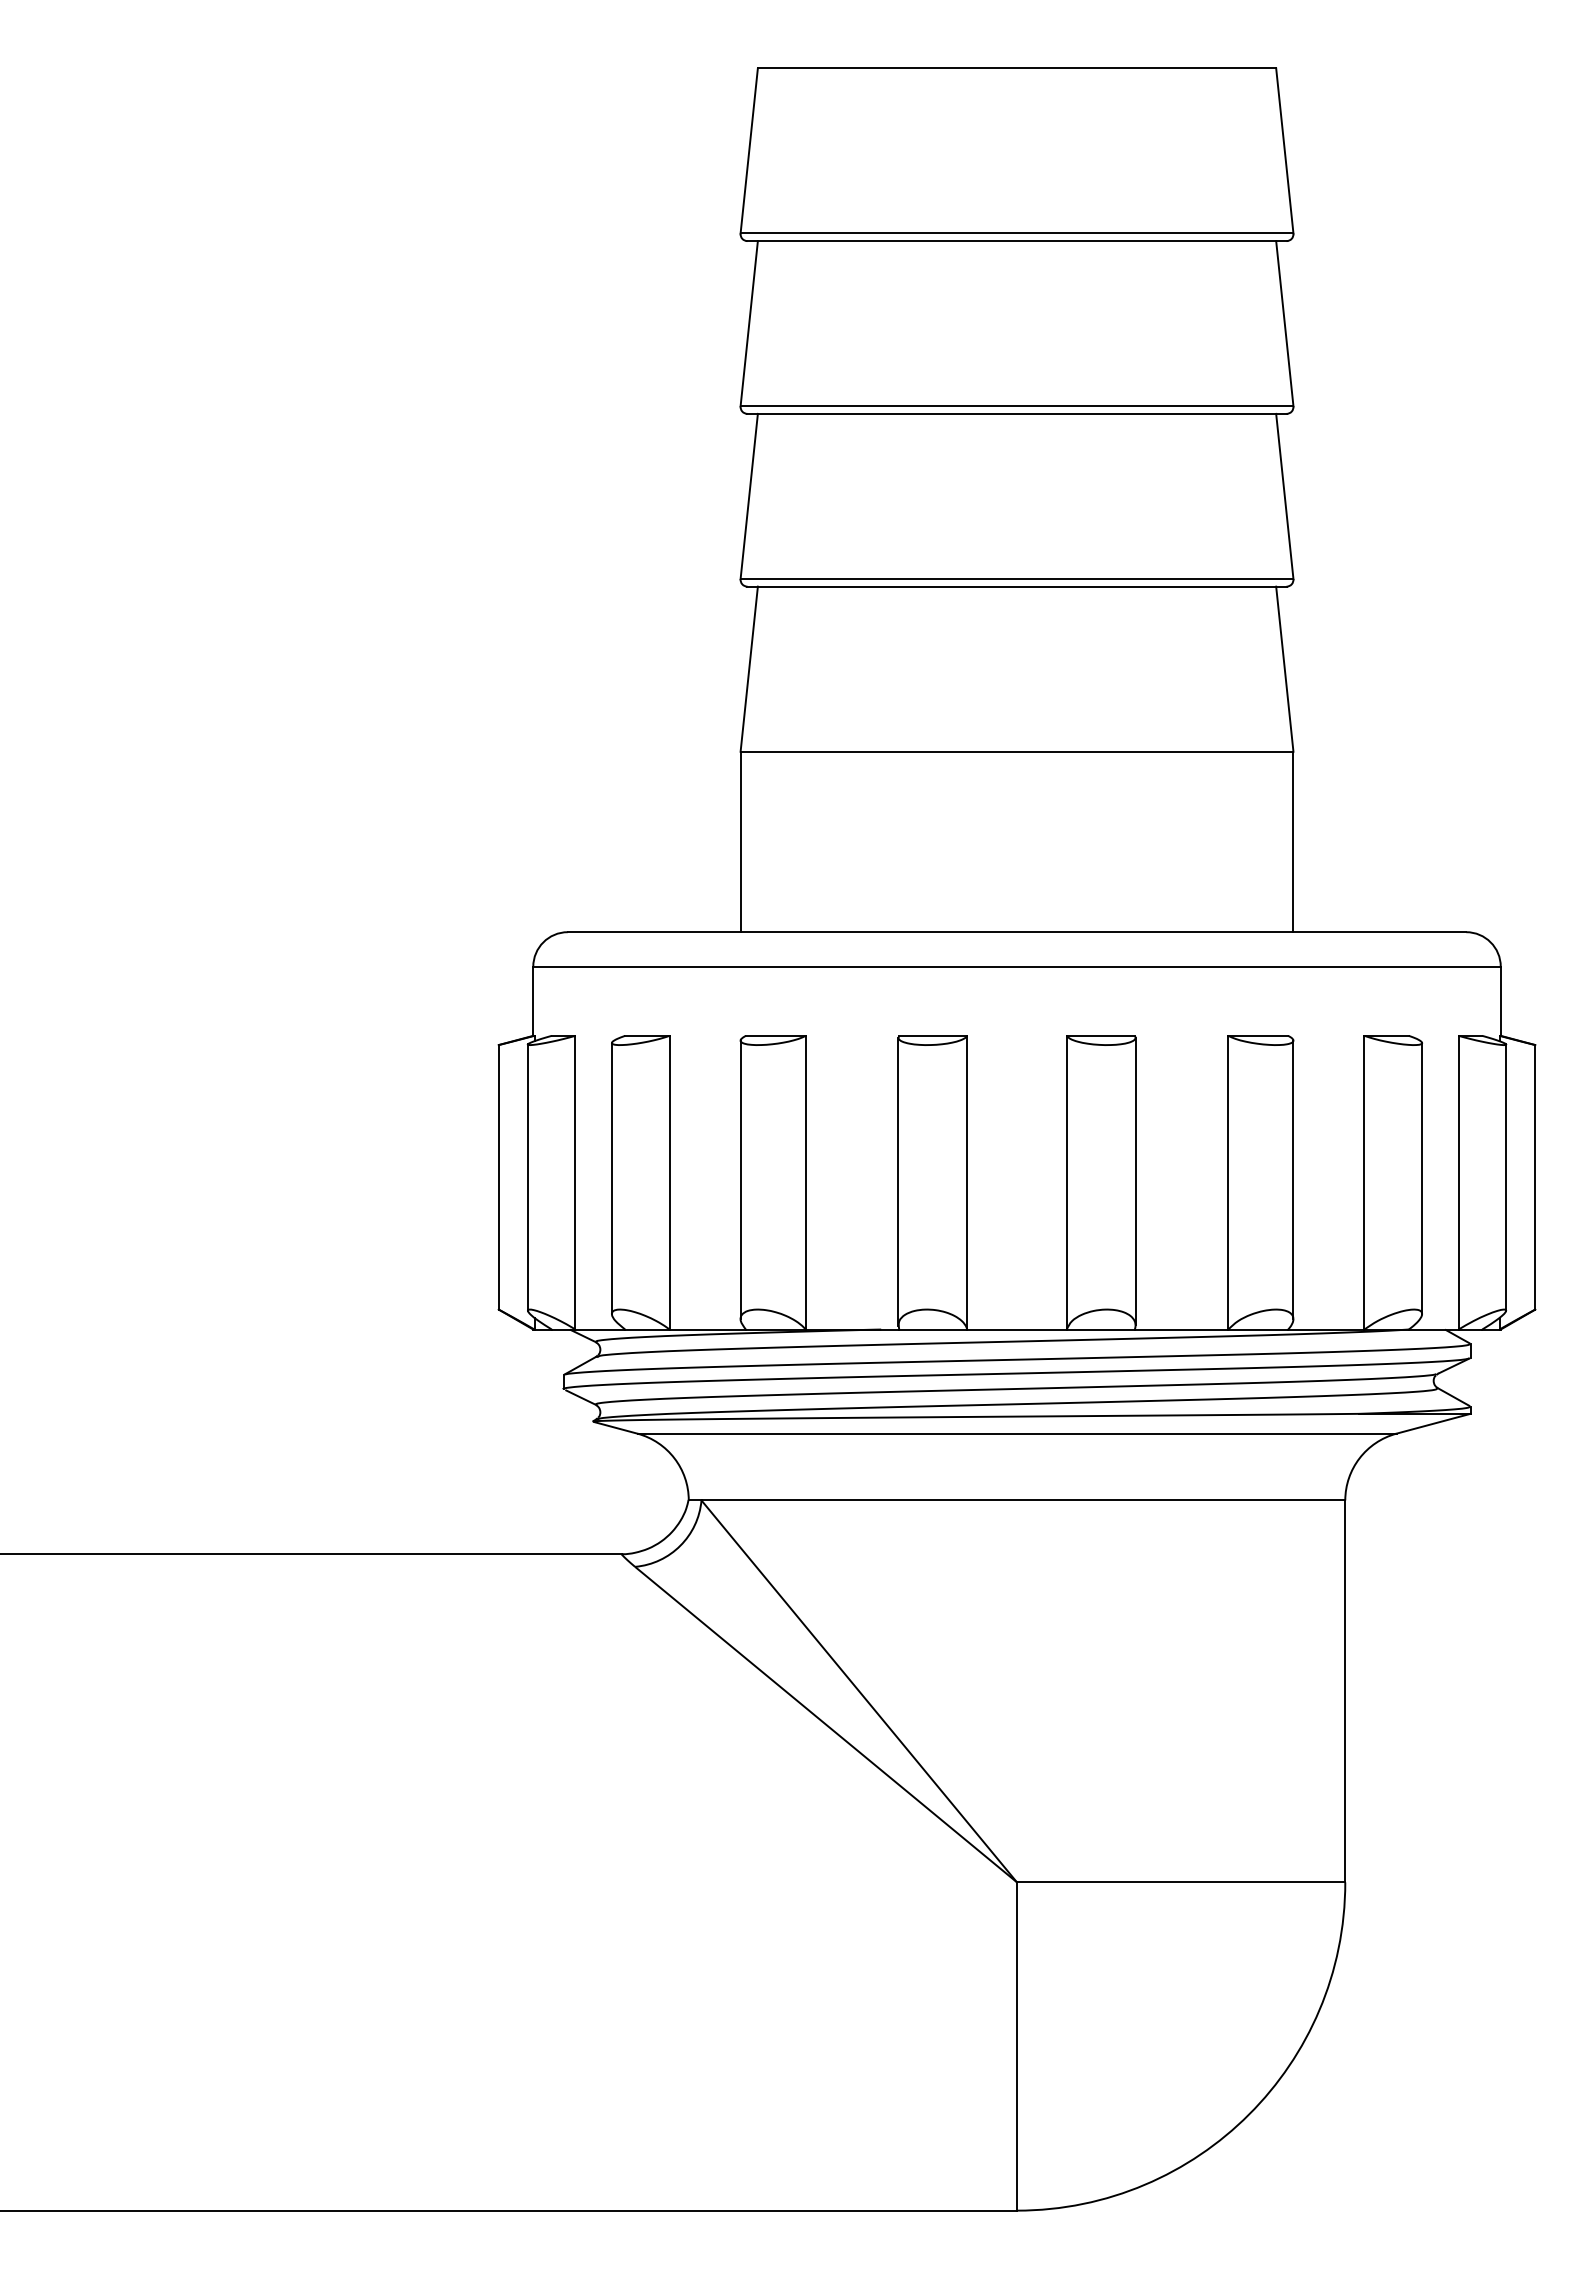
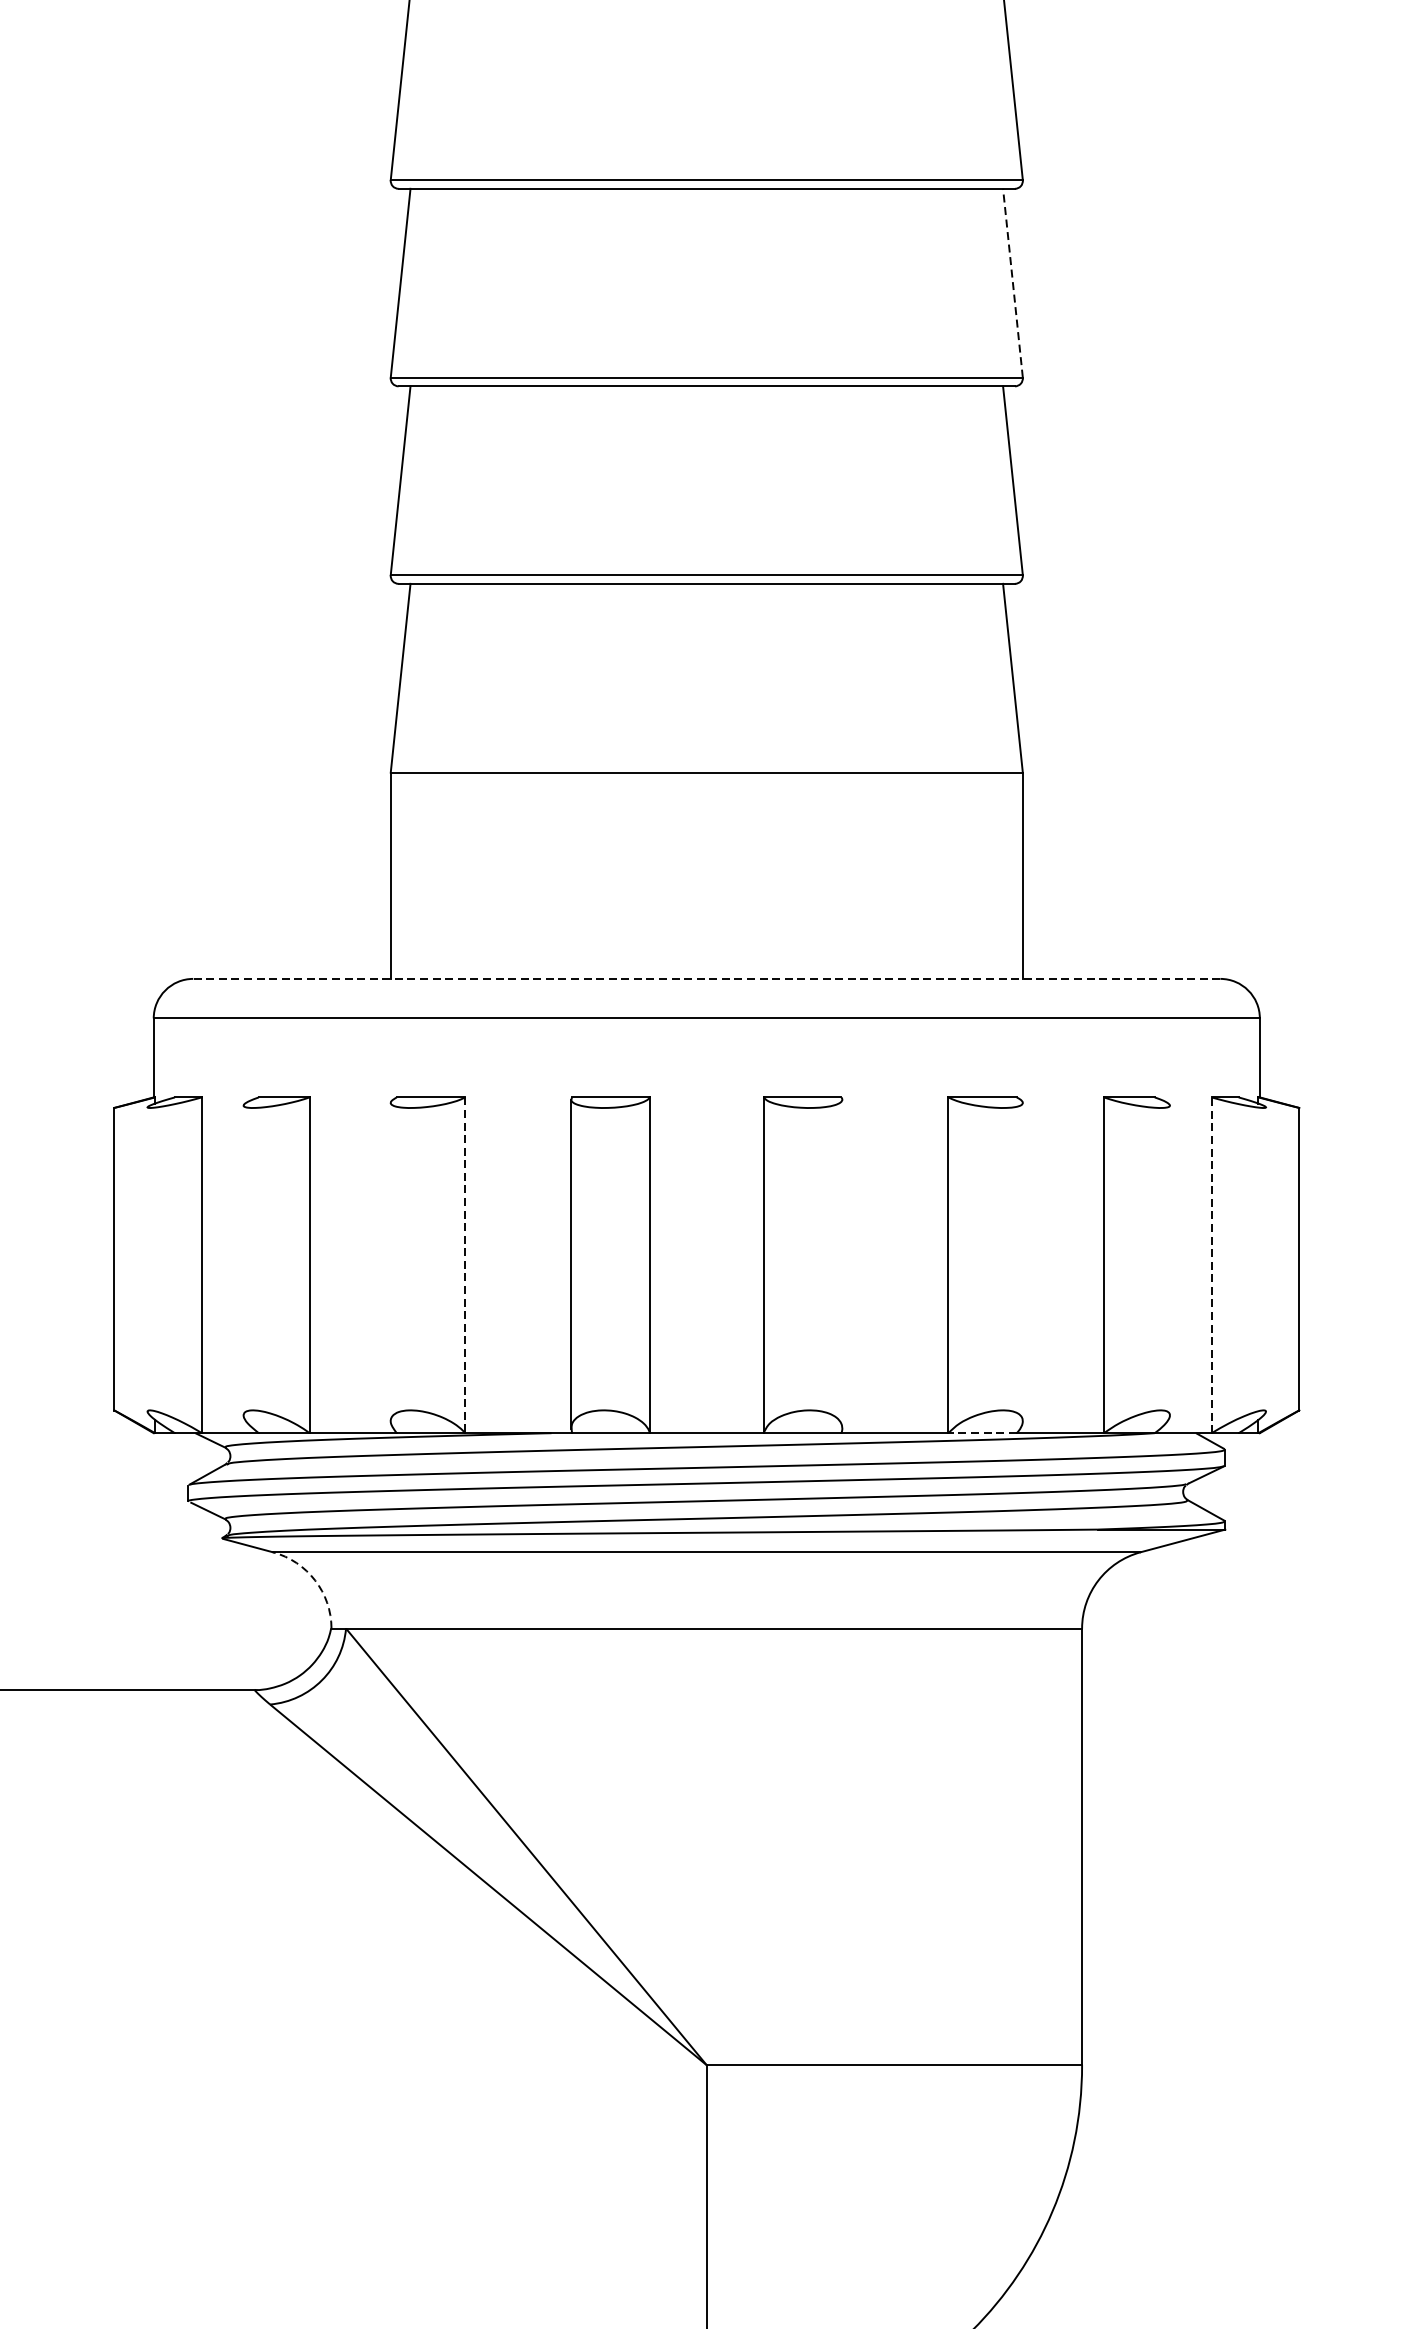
line: (1284, 323) -> (1012, 282), solid -> dashed
line: (1016, 932) -> (706, 979), solid -> dashed
line: (527, 1177) -> (147, 1259), removed
line: (1506, 1177) -> (1266, 1259), removed
line: (611, 1178) -> (243, 1260), removed
line: (1422, 1178) -> (1170, 1260), removed
line: (740, 1179) -> (390, 1261), removed
line: (1293, 1179) -> (1022, 1261), removed
line: (1135, 1181) -> (842, 1263), removed
line: (805, 1182) -> (464, 1265), solid -> dashed
line: (1458, 1182) -> (1211, 1265), solid -> dashed
line: (1258, 1329) -> (982, 1433), solid -> dashed
arc: (674, 1458) -> (315, 1580), solid -> dashed

